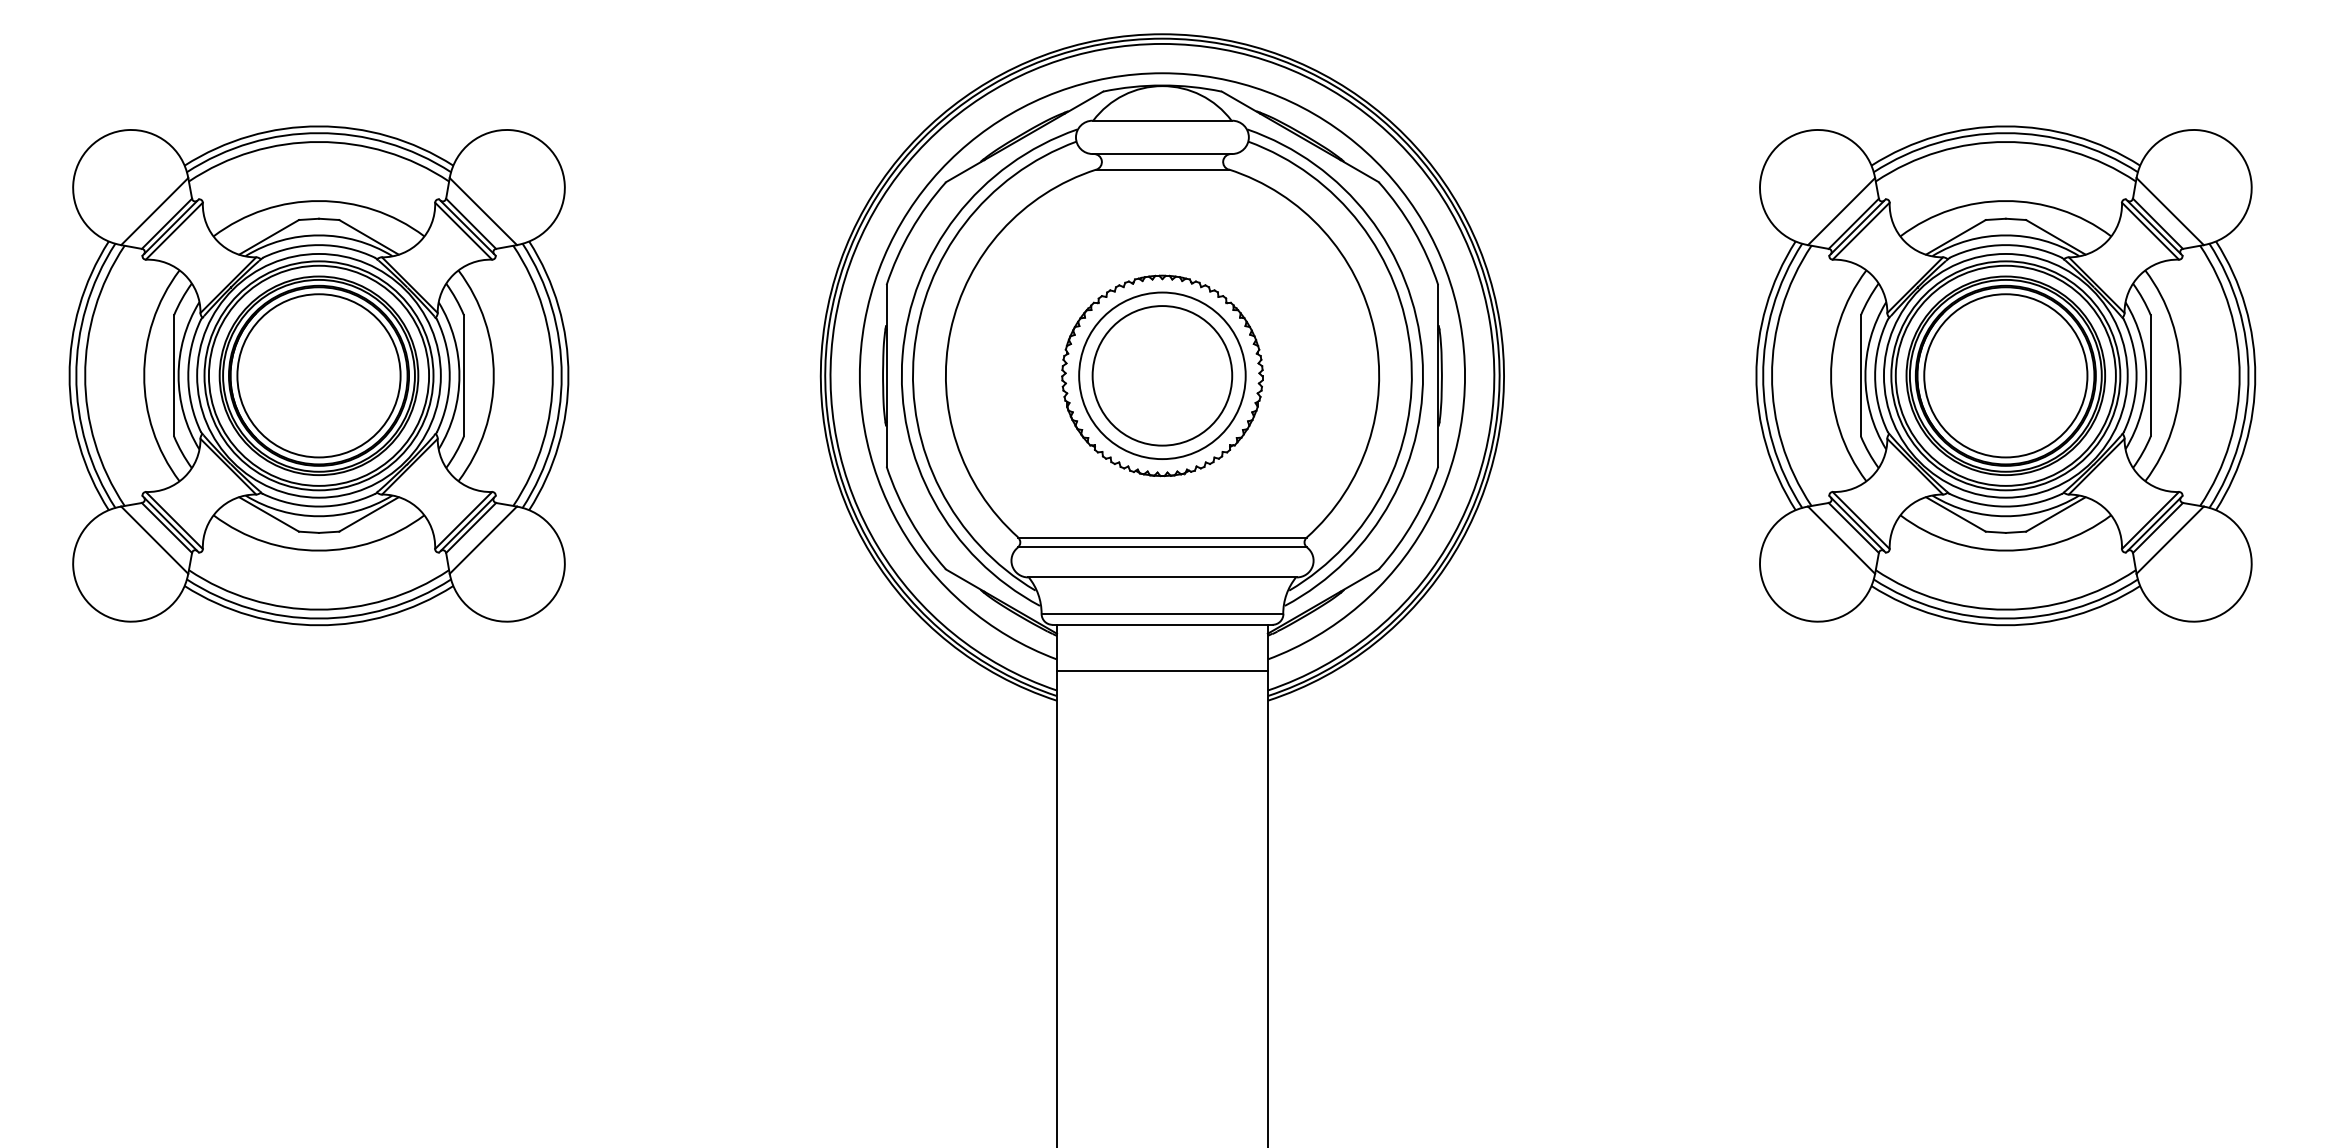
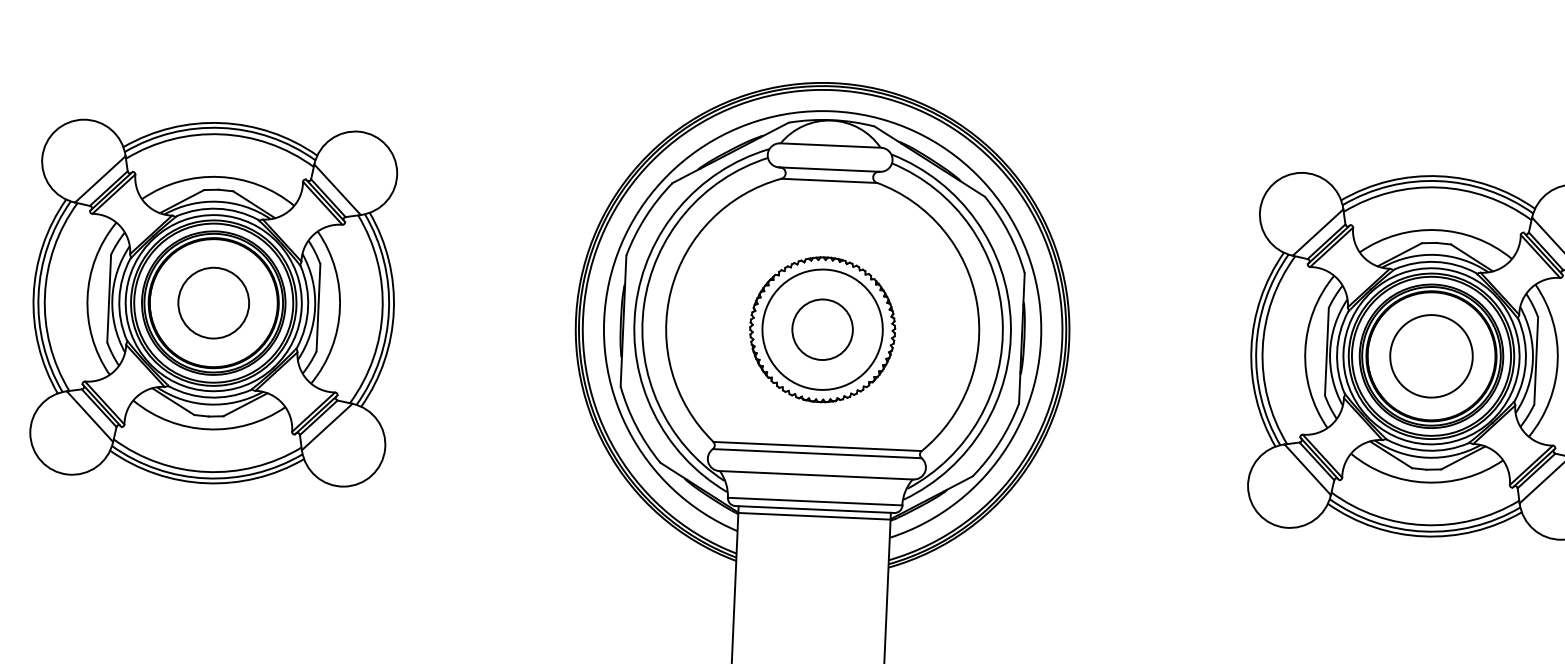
circle: (318, 375) -> (213, 302), size x0.6
circle: (1162, 375) -> (822, 329), size x0.6
circle: (2005, 375) -> (1431, 356), size x0.7
line: (1162, 671) -> (814, 516), moved

